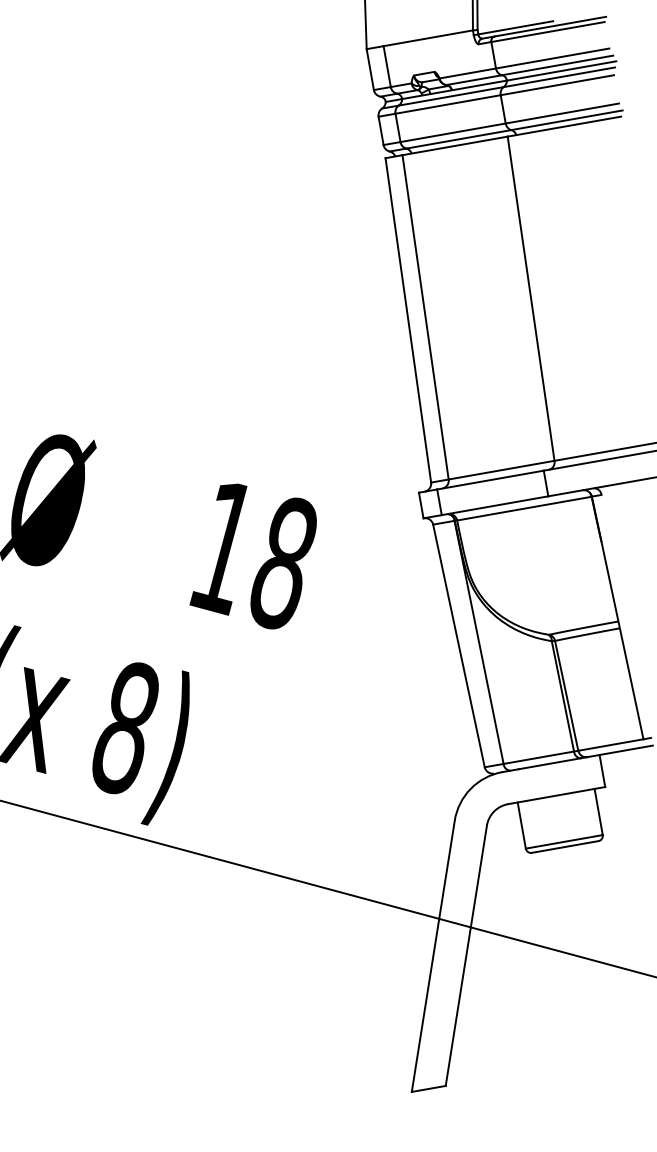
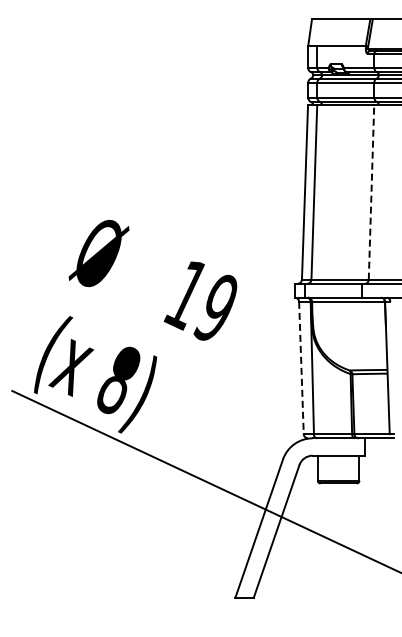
line: (530, 297) -> (371, 191), solid -> dashed
text: (280, 564) -> (215, 308), 18 -> 19
line: (459, 646) -> (301, 368), solid -> dashed

